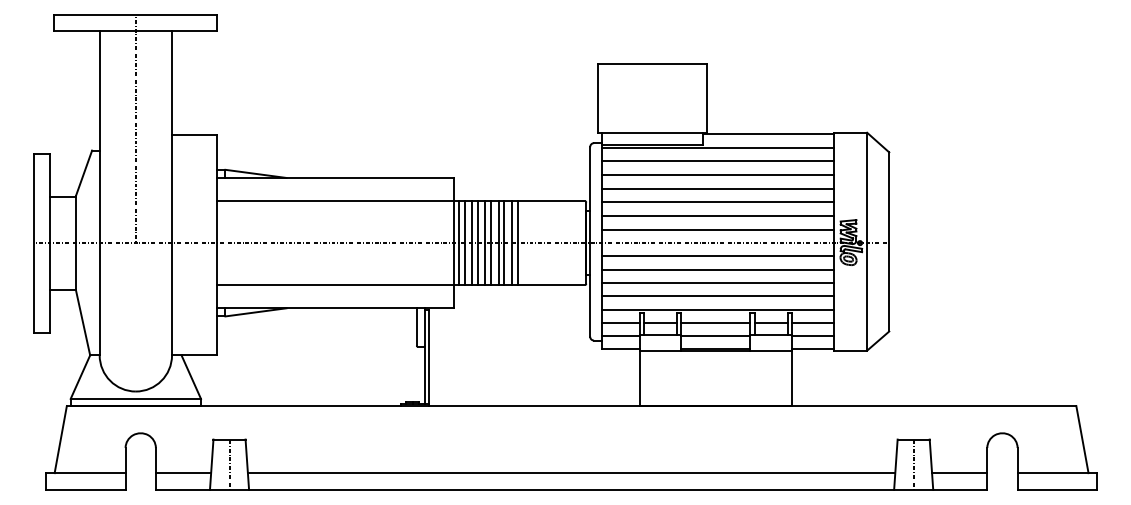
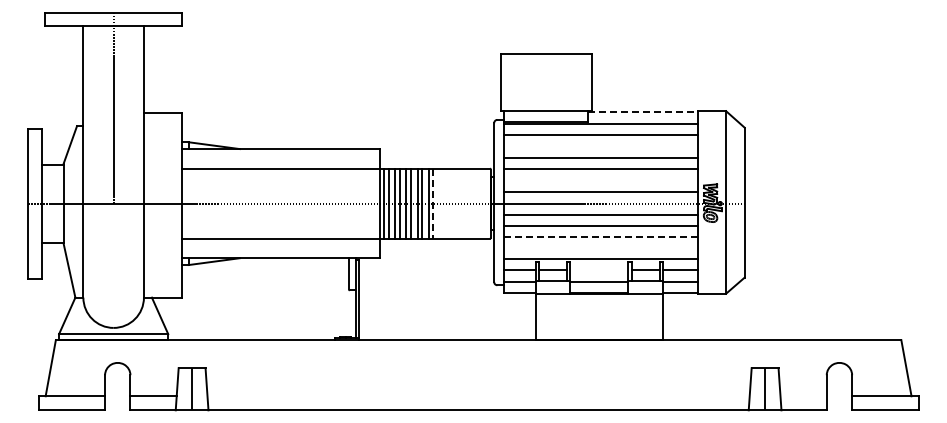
line: (768, 134) -> (643, 112), solid -> dashed
line: (717, 174) -> (600, 146), removed
line: (717, 215) -> (600, 180), removed
line: (517, 242) -> (433, 203), solid -> dashed
line: (718, 283) -> (601, 237), solid -> dashed
line: (717, 296) -> (600, 248), removed
line: (715, 322) -> (599, 270), removed
line: (571, 473) -> (478, 396), removed
line: (959, 473) -> (803, 396), removed

